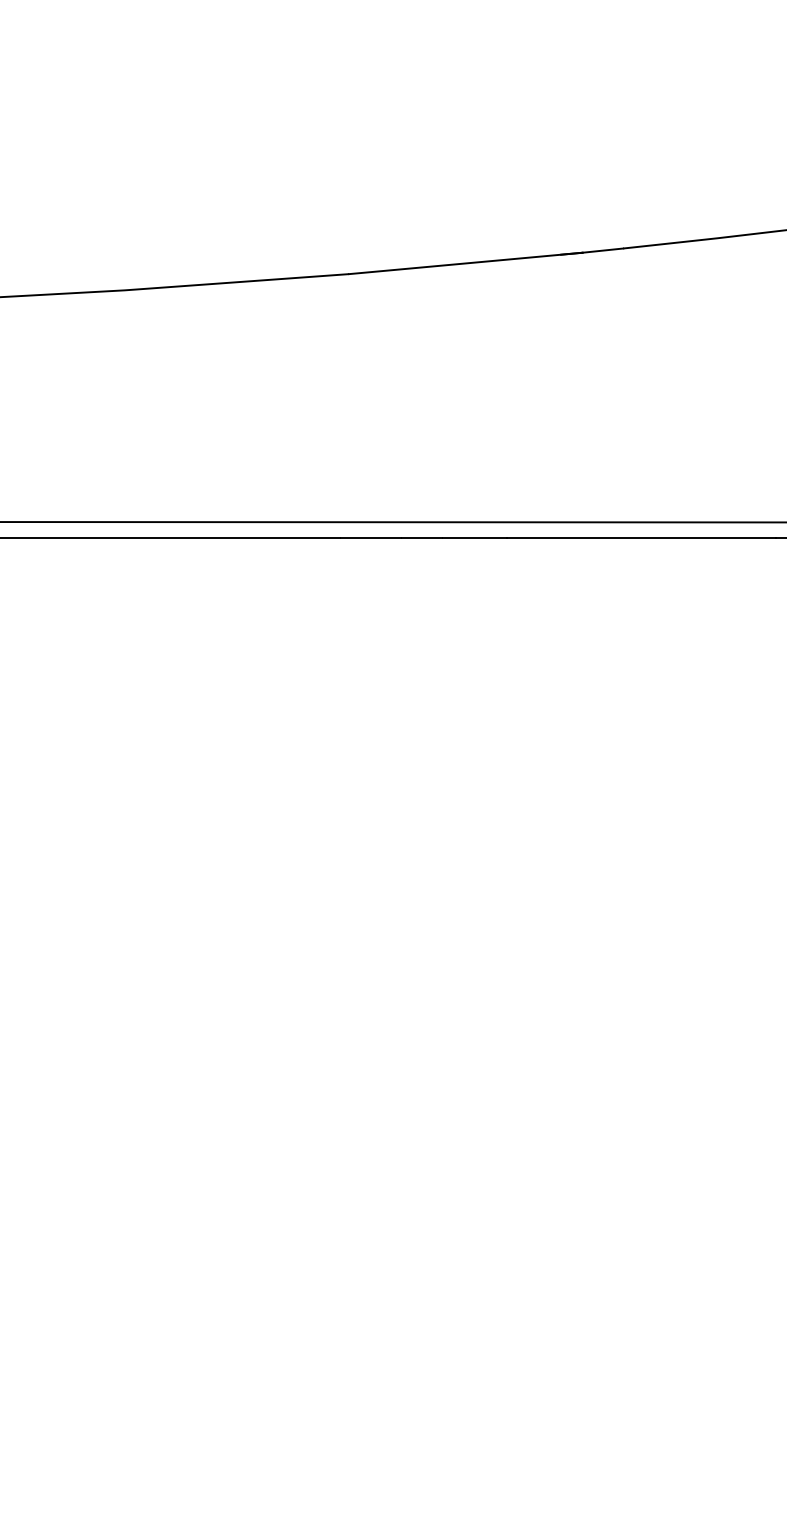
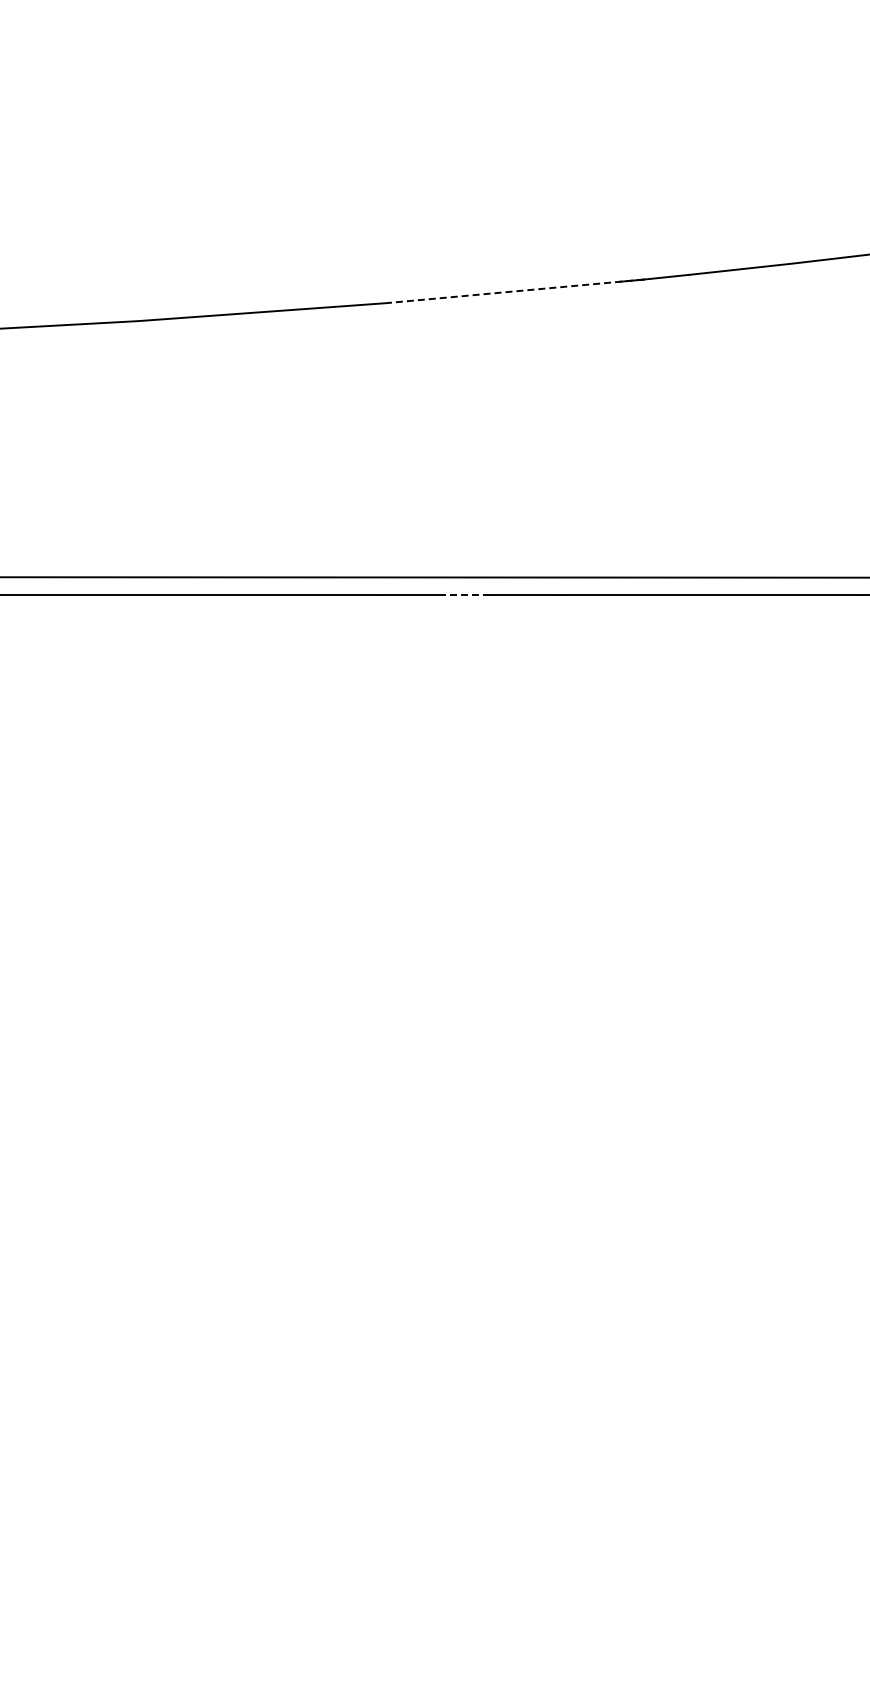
line: (465, 263) -> (514, 291), solid -> dashed
line: (421, 538) -> (466, 595), solid -> dashed

